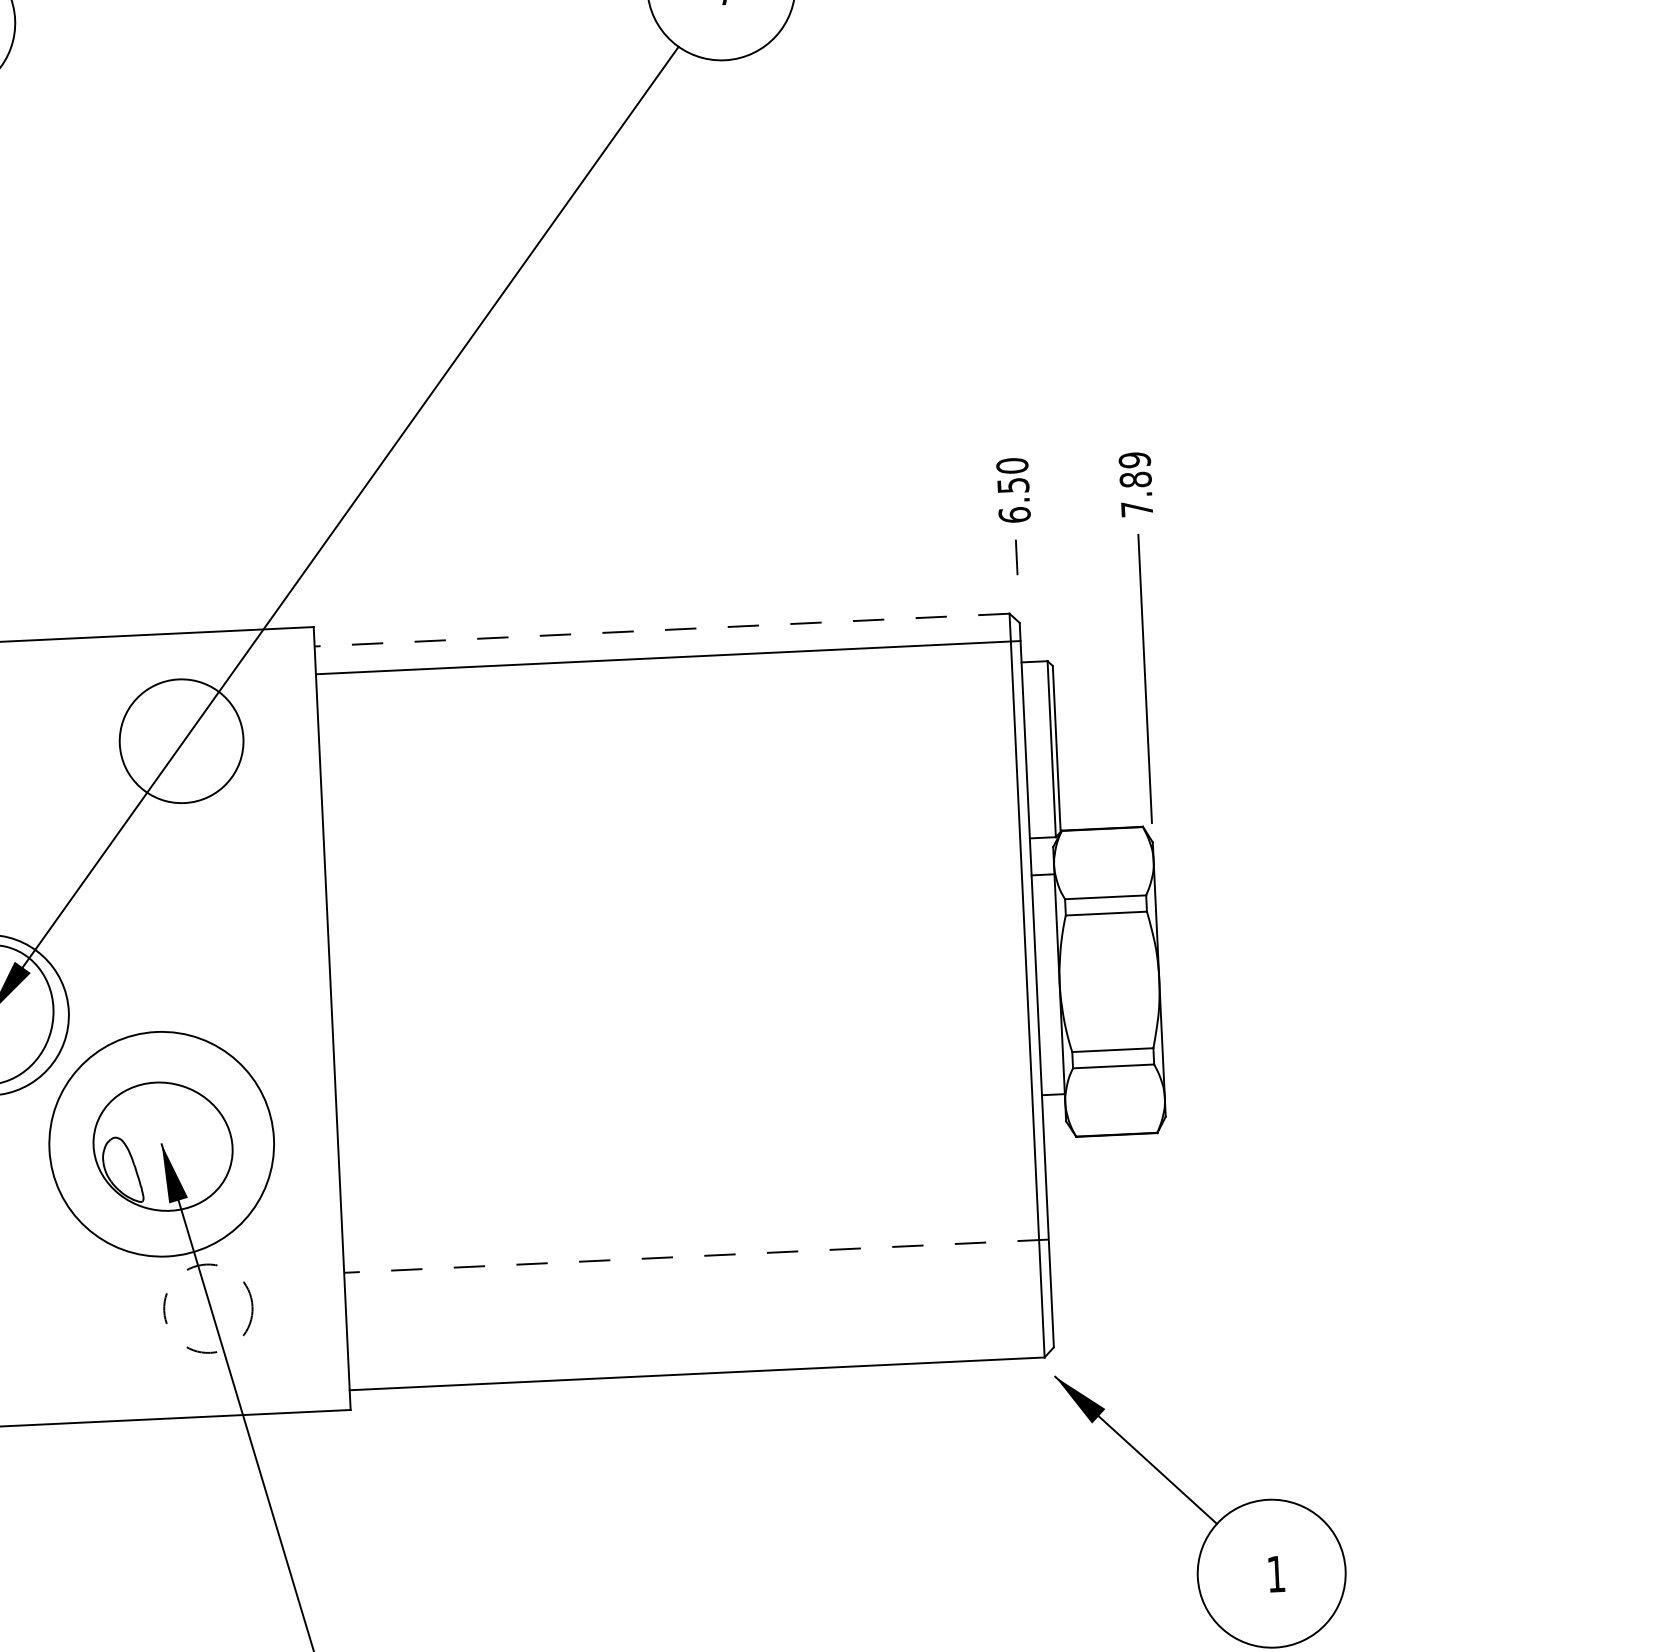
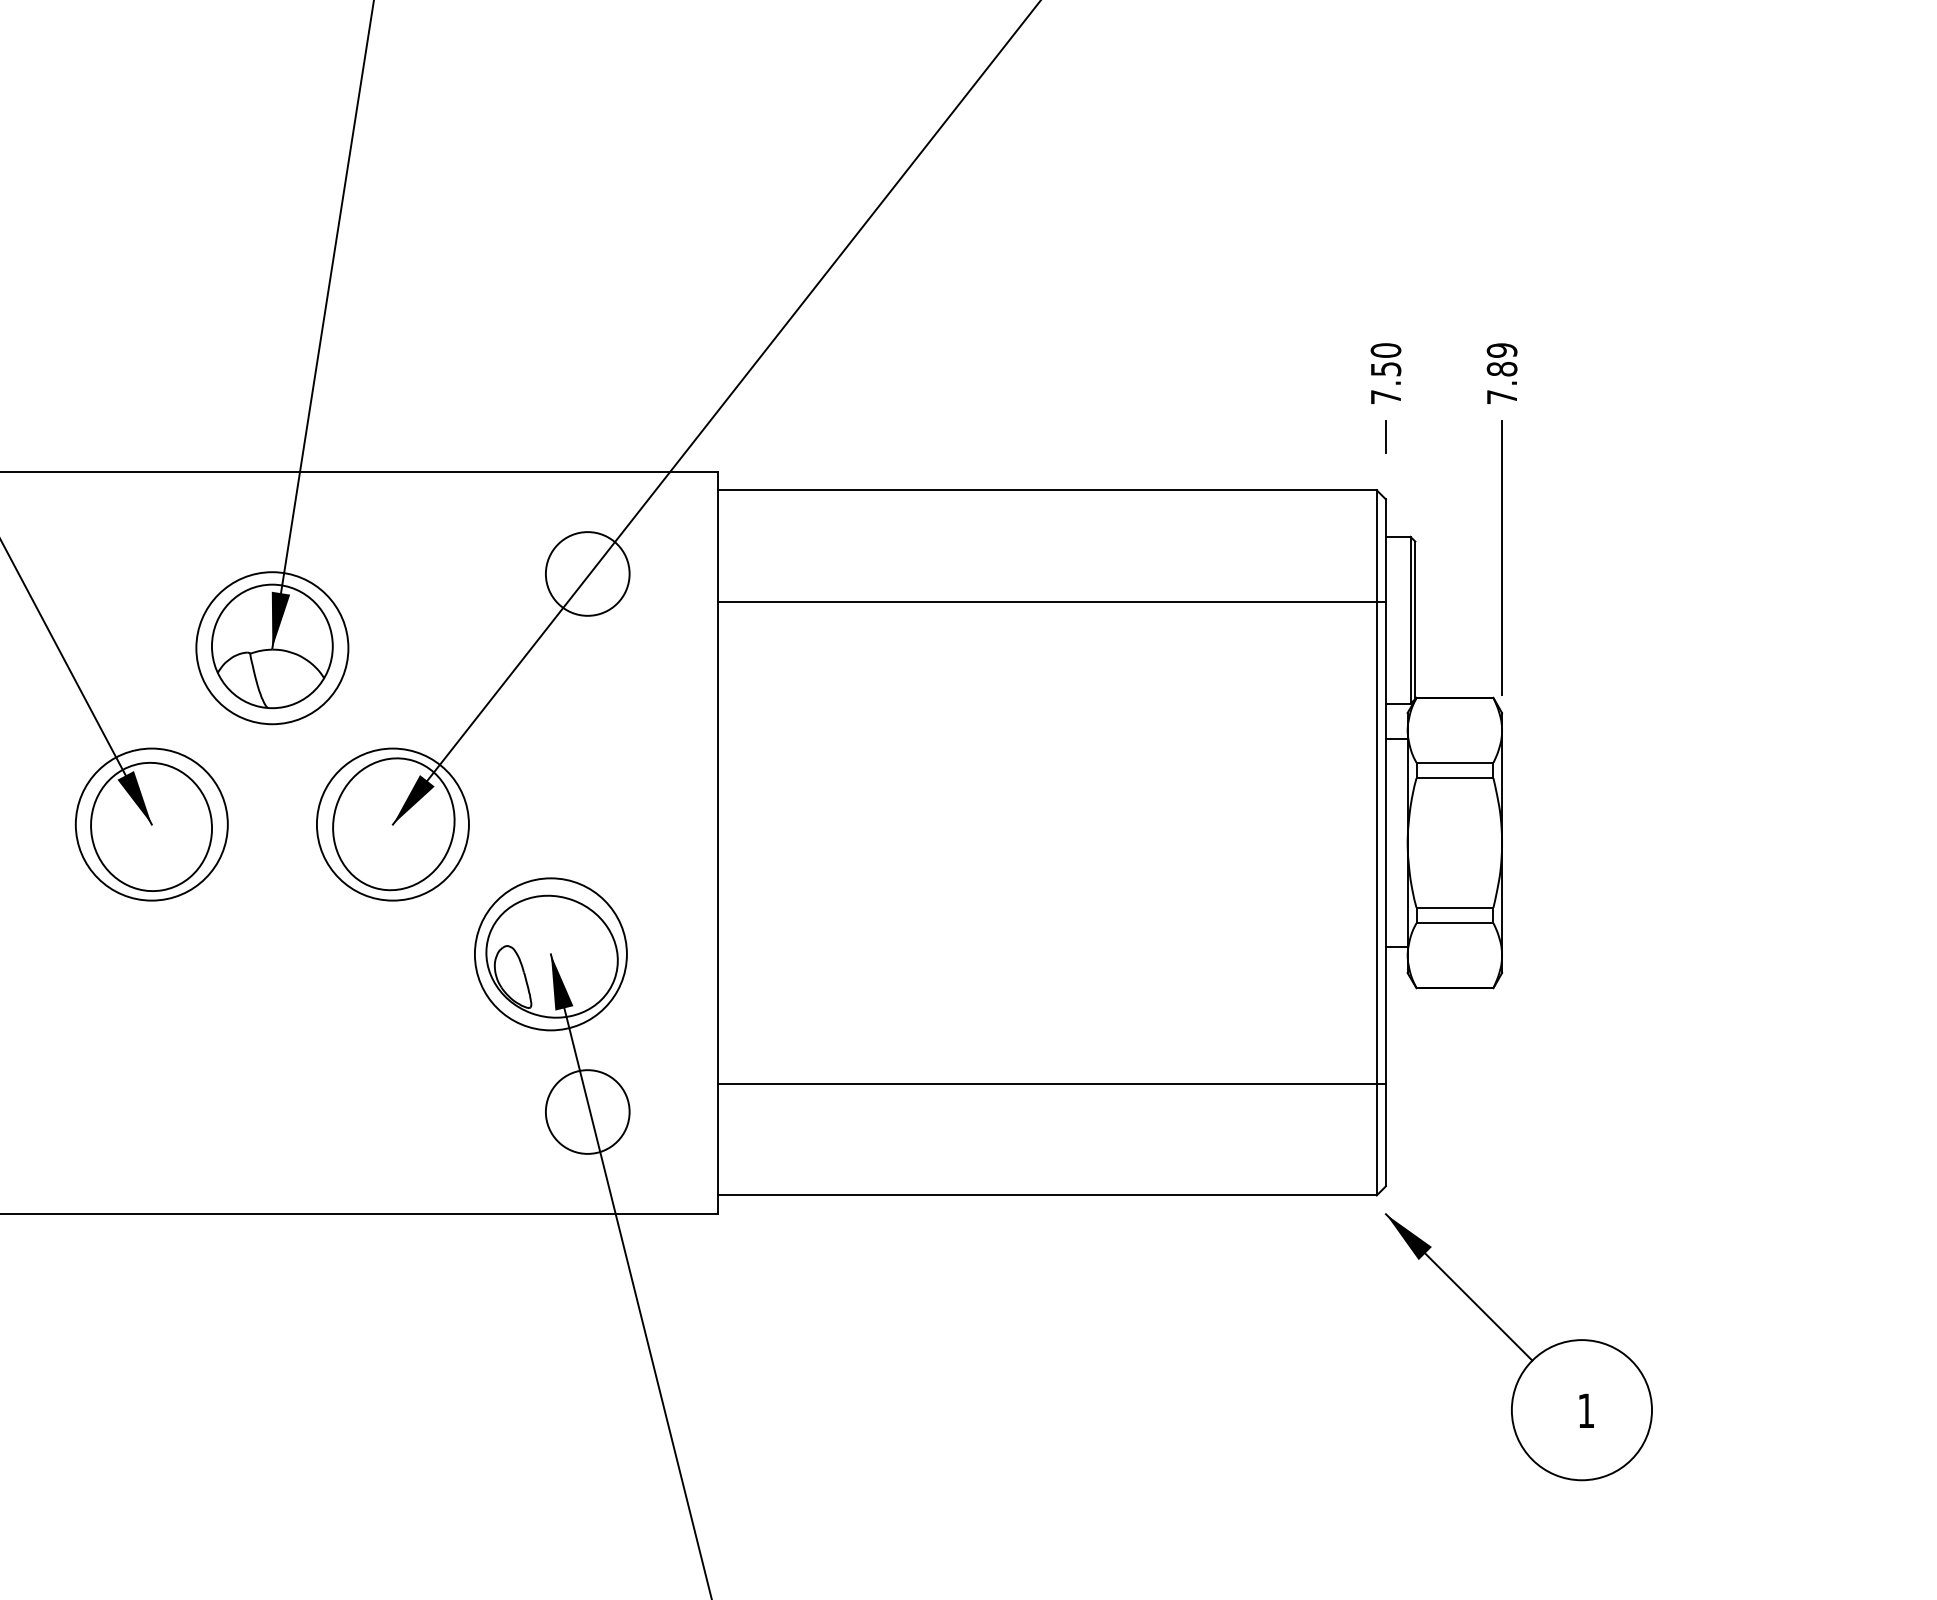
text: (1014, 514) -> (1385, 396), 6.50 -> 7.50
line: (661, 630) -> (1046, 490), dashed -> solid
line: (667, 657) -> (1051, 601), moved
circle: (181, 740) -> (587, 573), size x0.71
circle: (161, 1144) -> (550, 954), size x0.71
line: (696, 1256) -> (1051, 1084), dashed -> solid
circle: (208, 1308) -> (587, 1111), dashed -> solid

